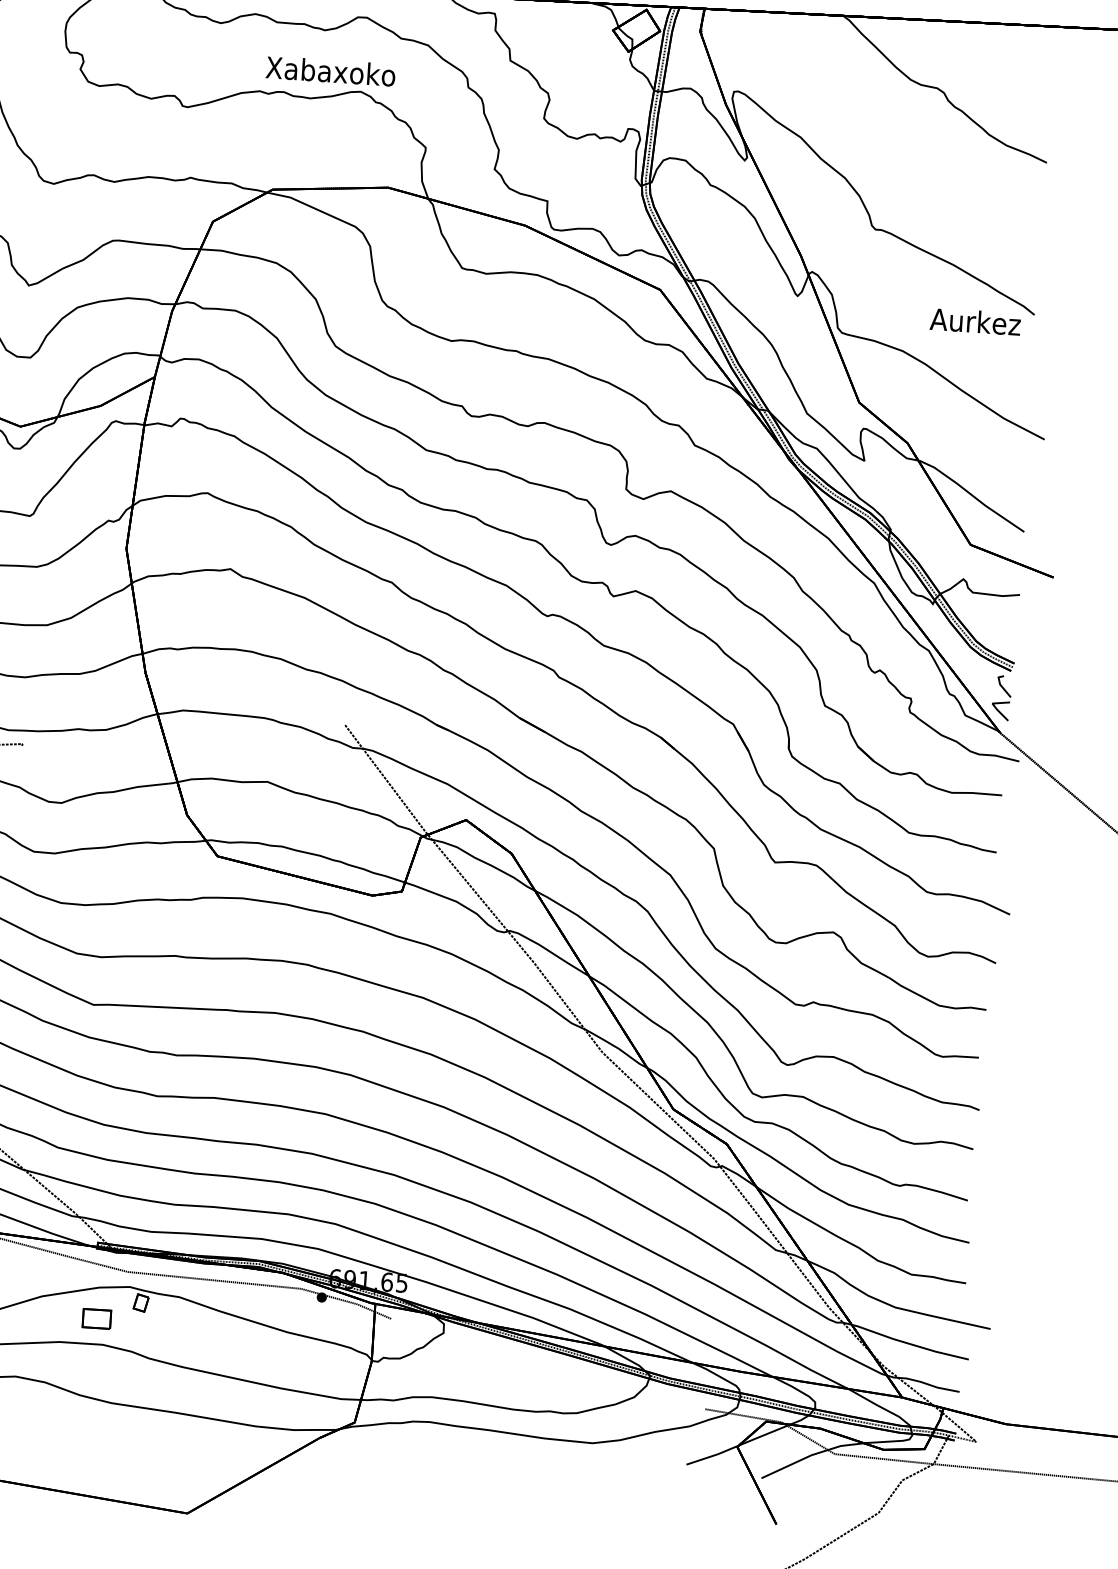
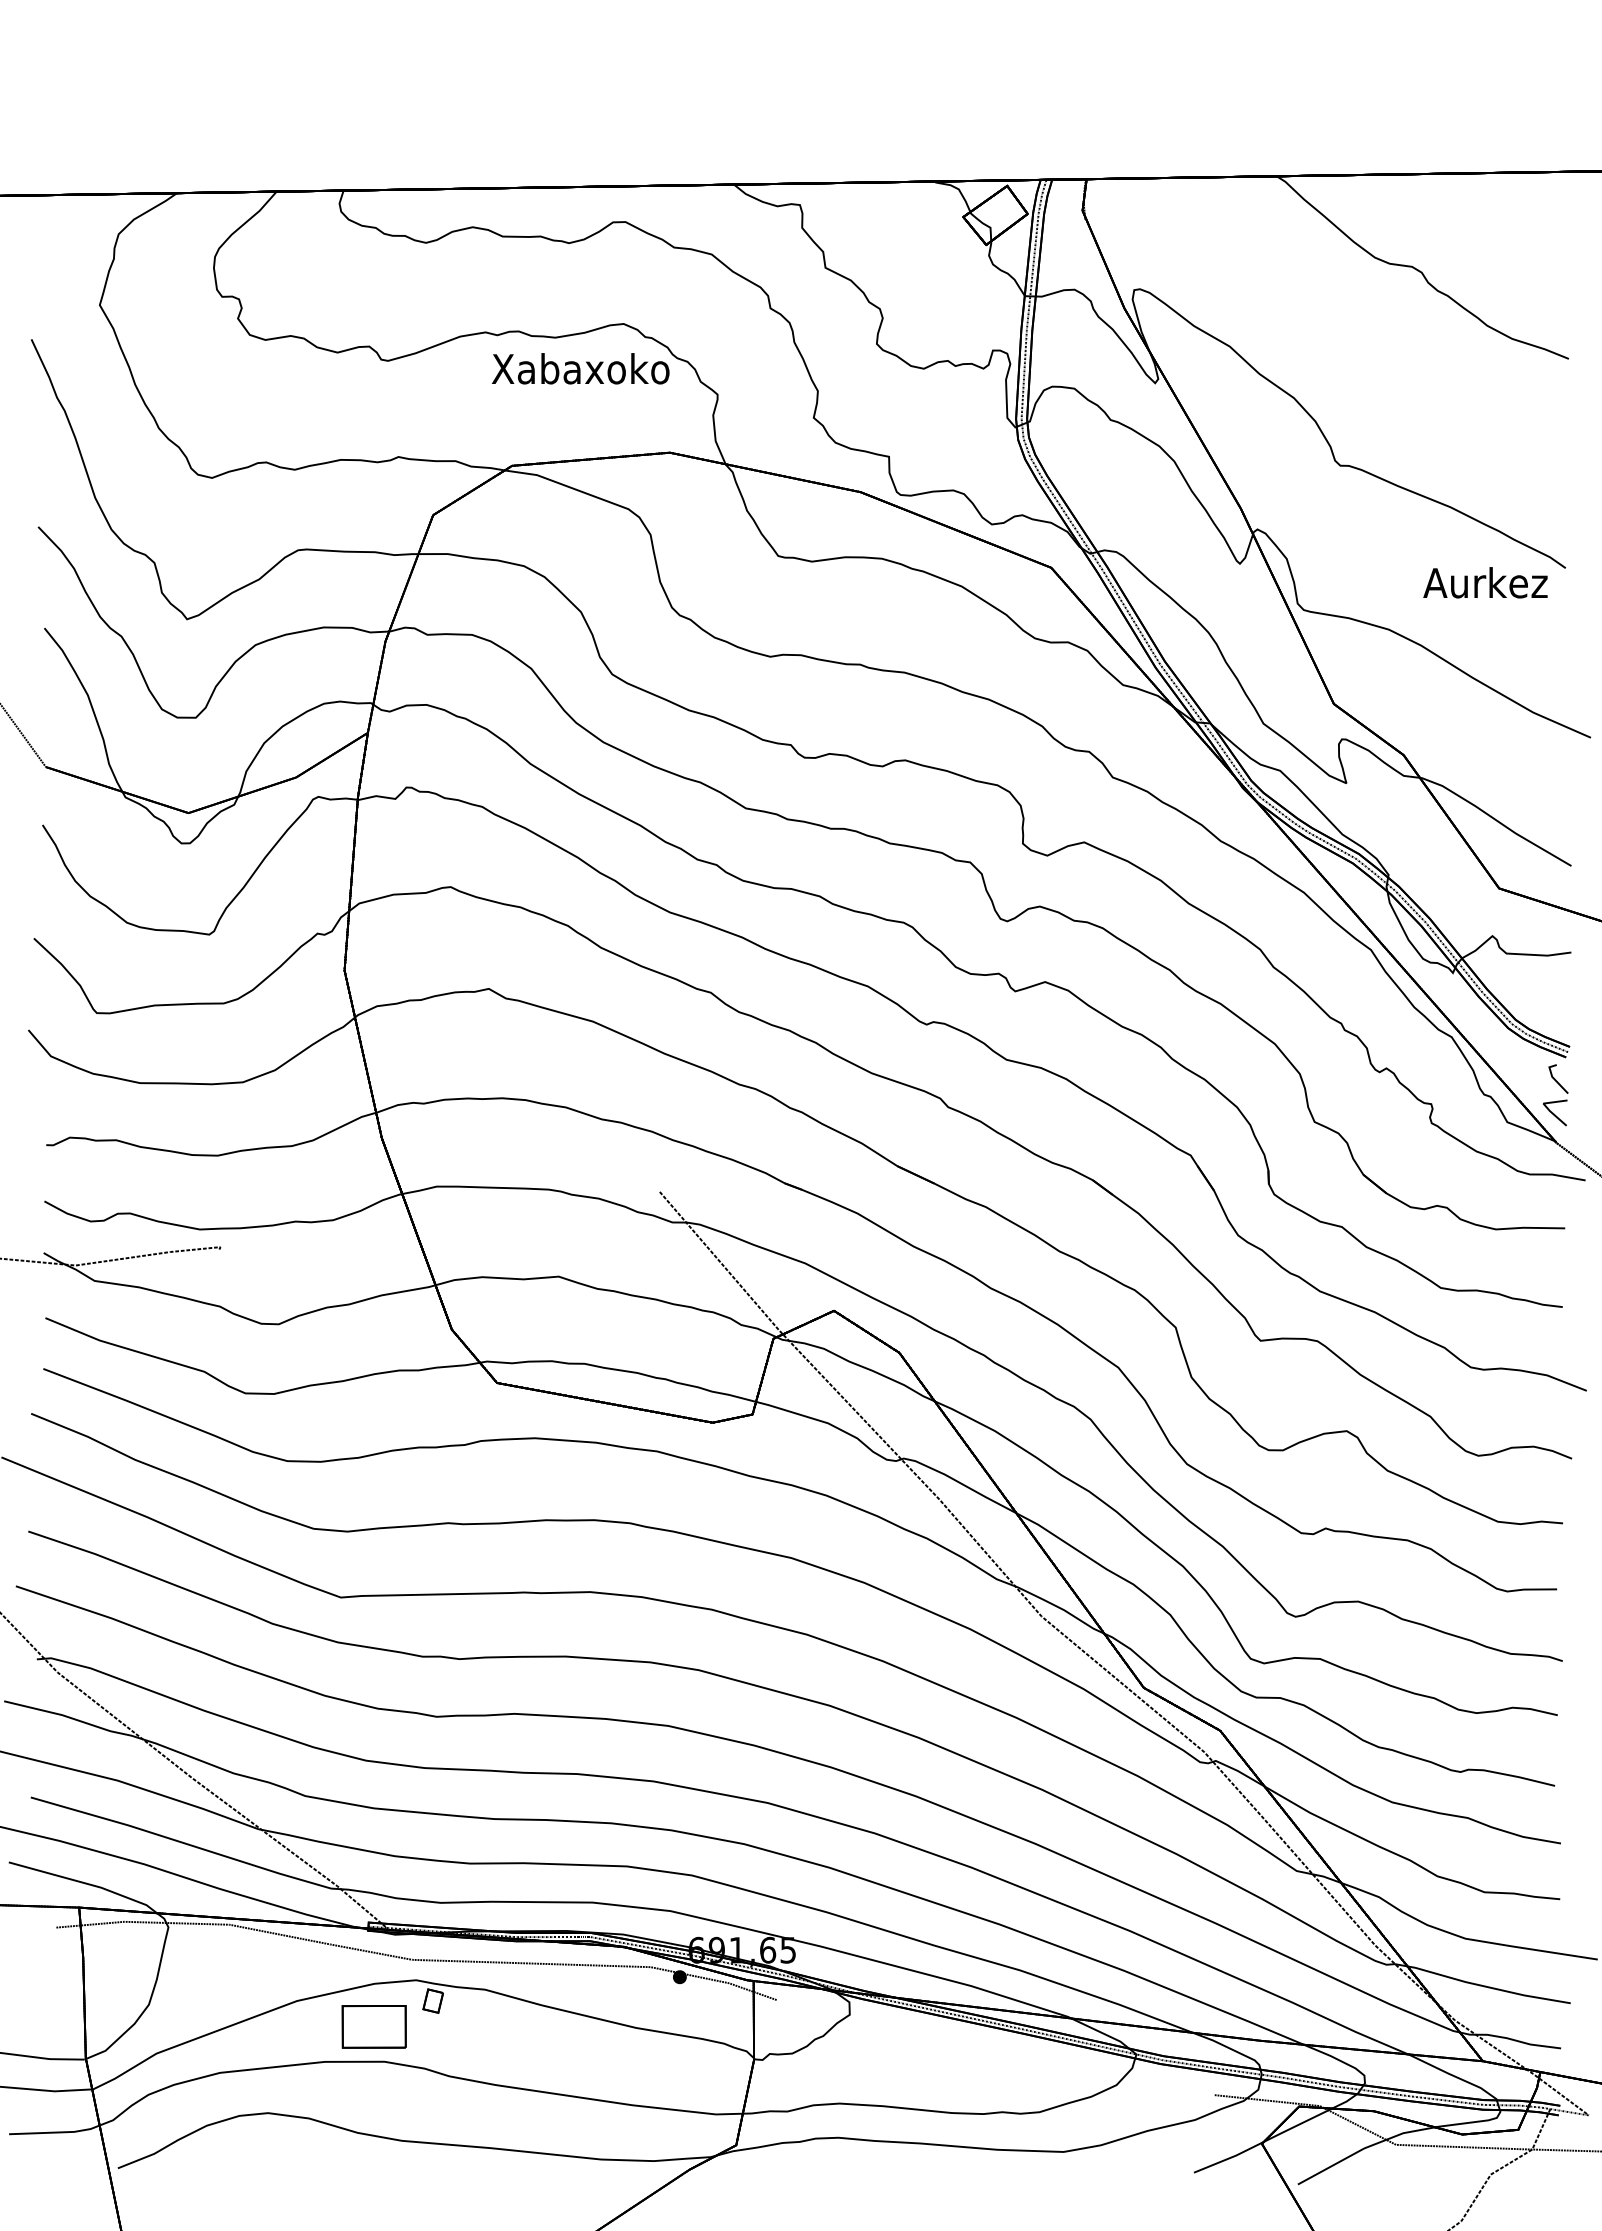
text: (330, 71) -> (580, 368), moved
part: (96, 1318) -> (373, 2026), size x1.67

